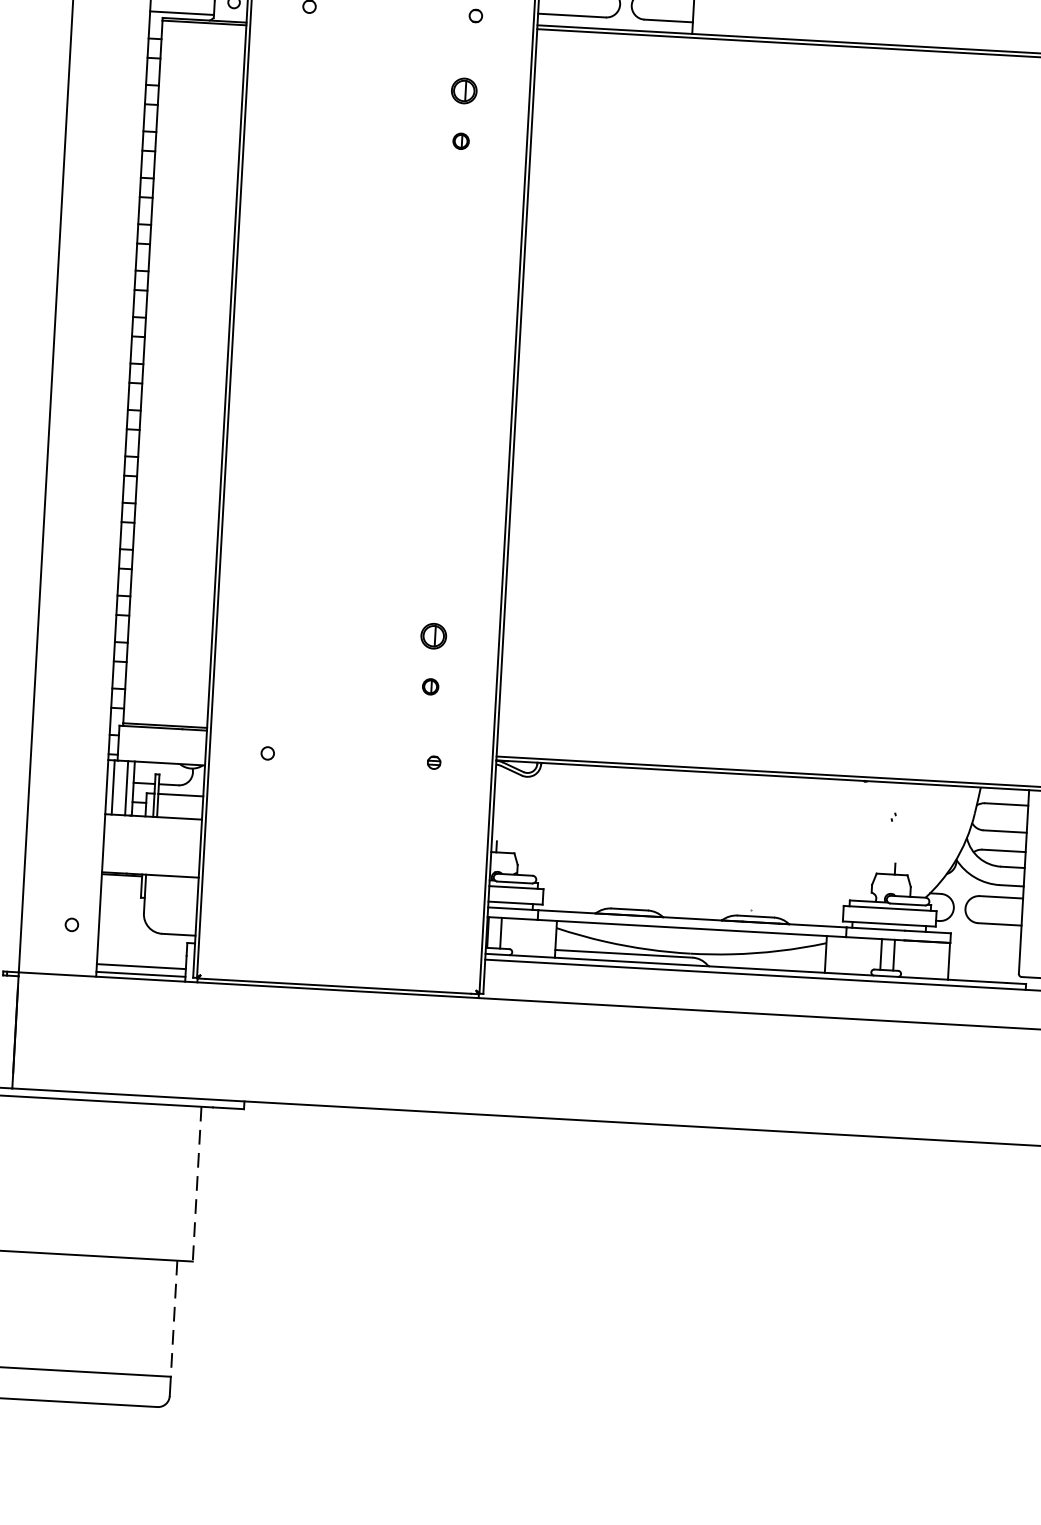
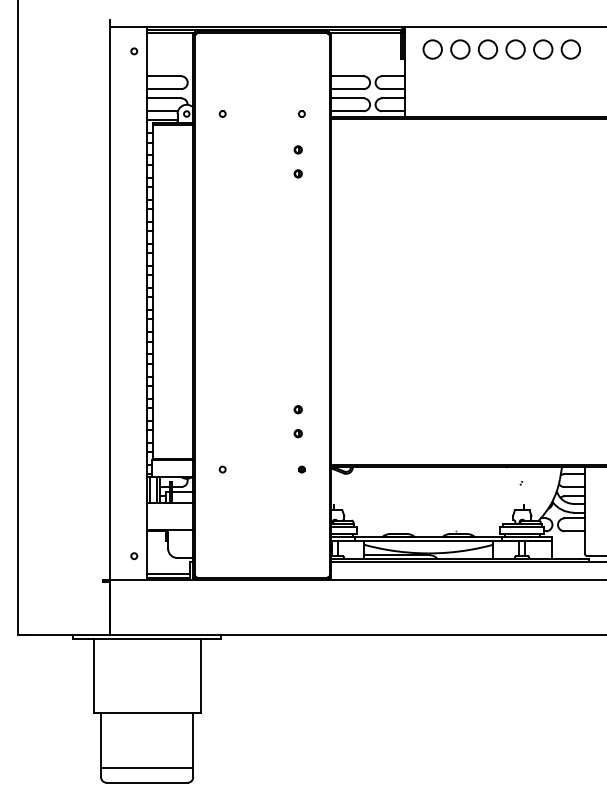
part: (462, 90) -> (297, 149), size x0.62
part: (431, 636) -> (297, 409), size x0.62
line: (196, 1183) -> (200, 675), dashed -> solid
line: (174, 1318) -> (193, 740), dashed -> solid

